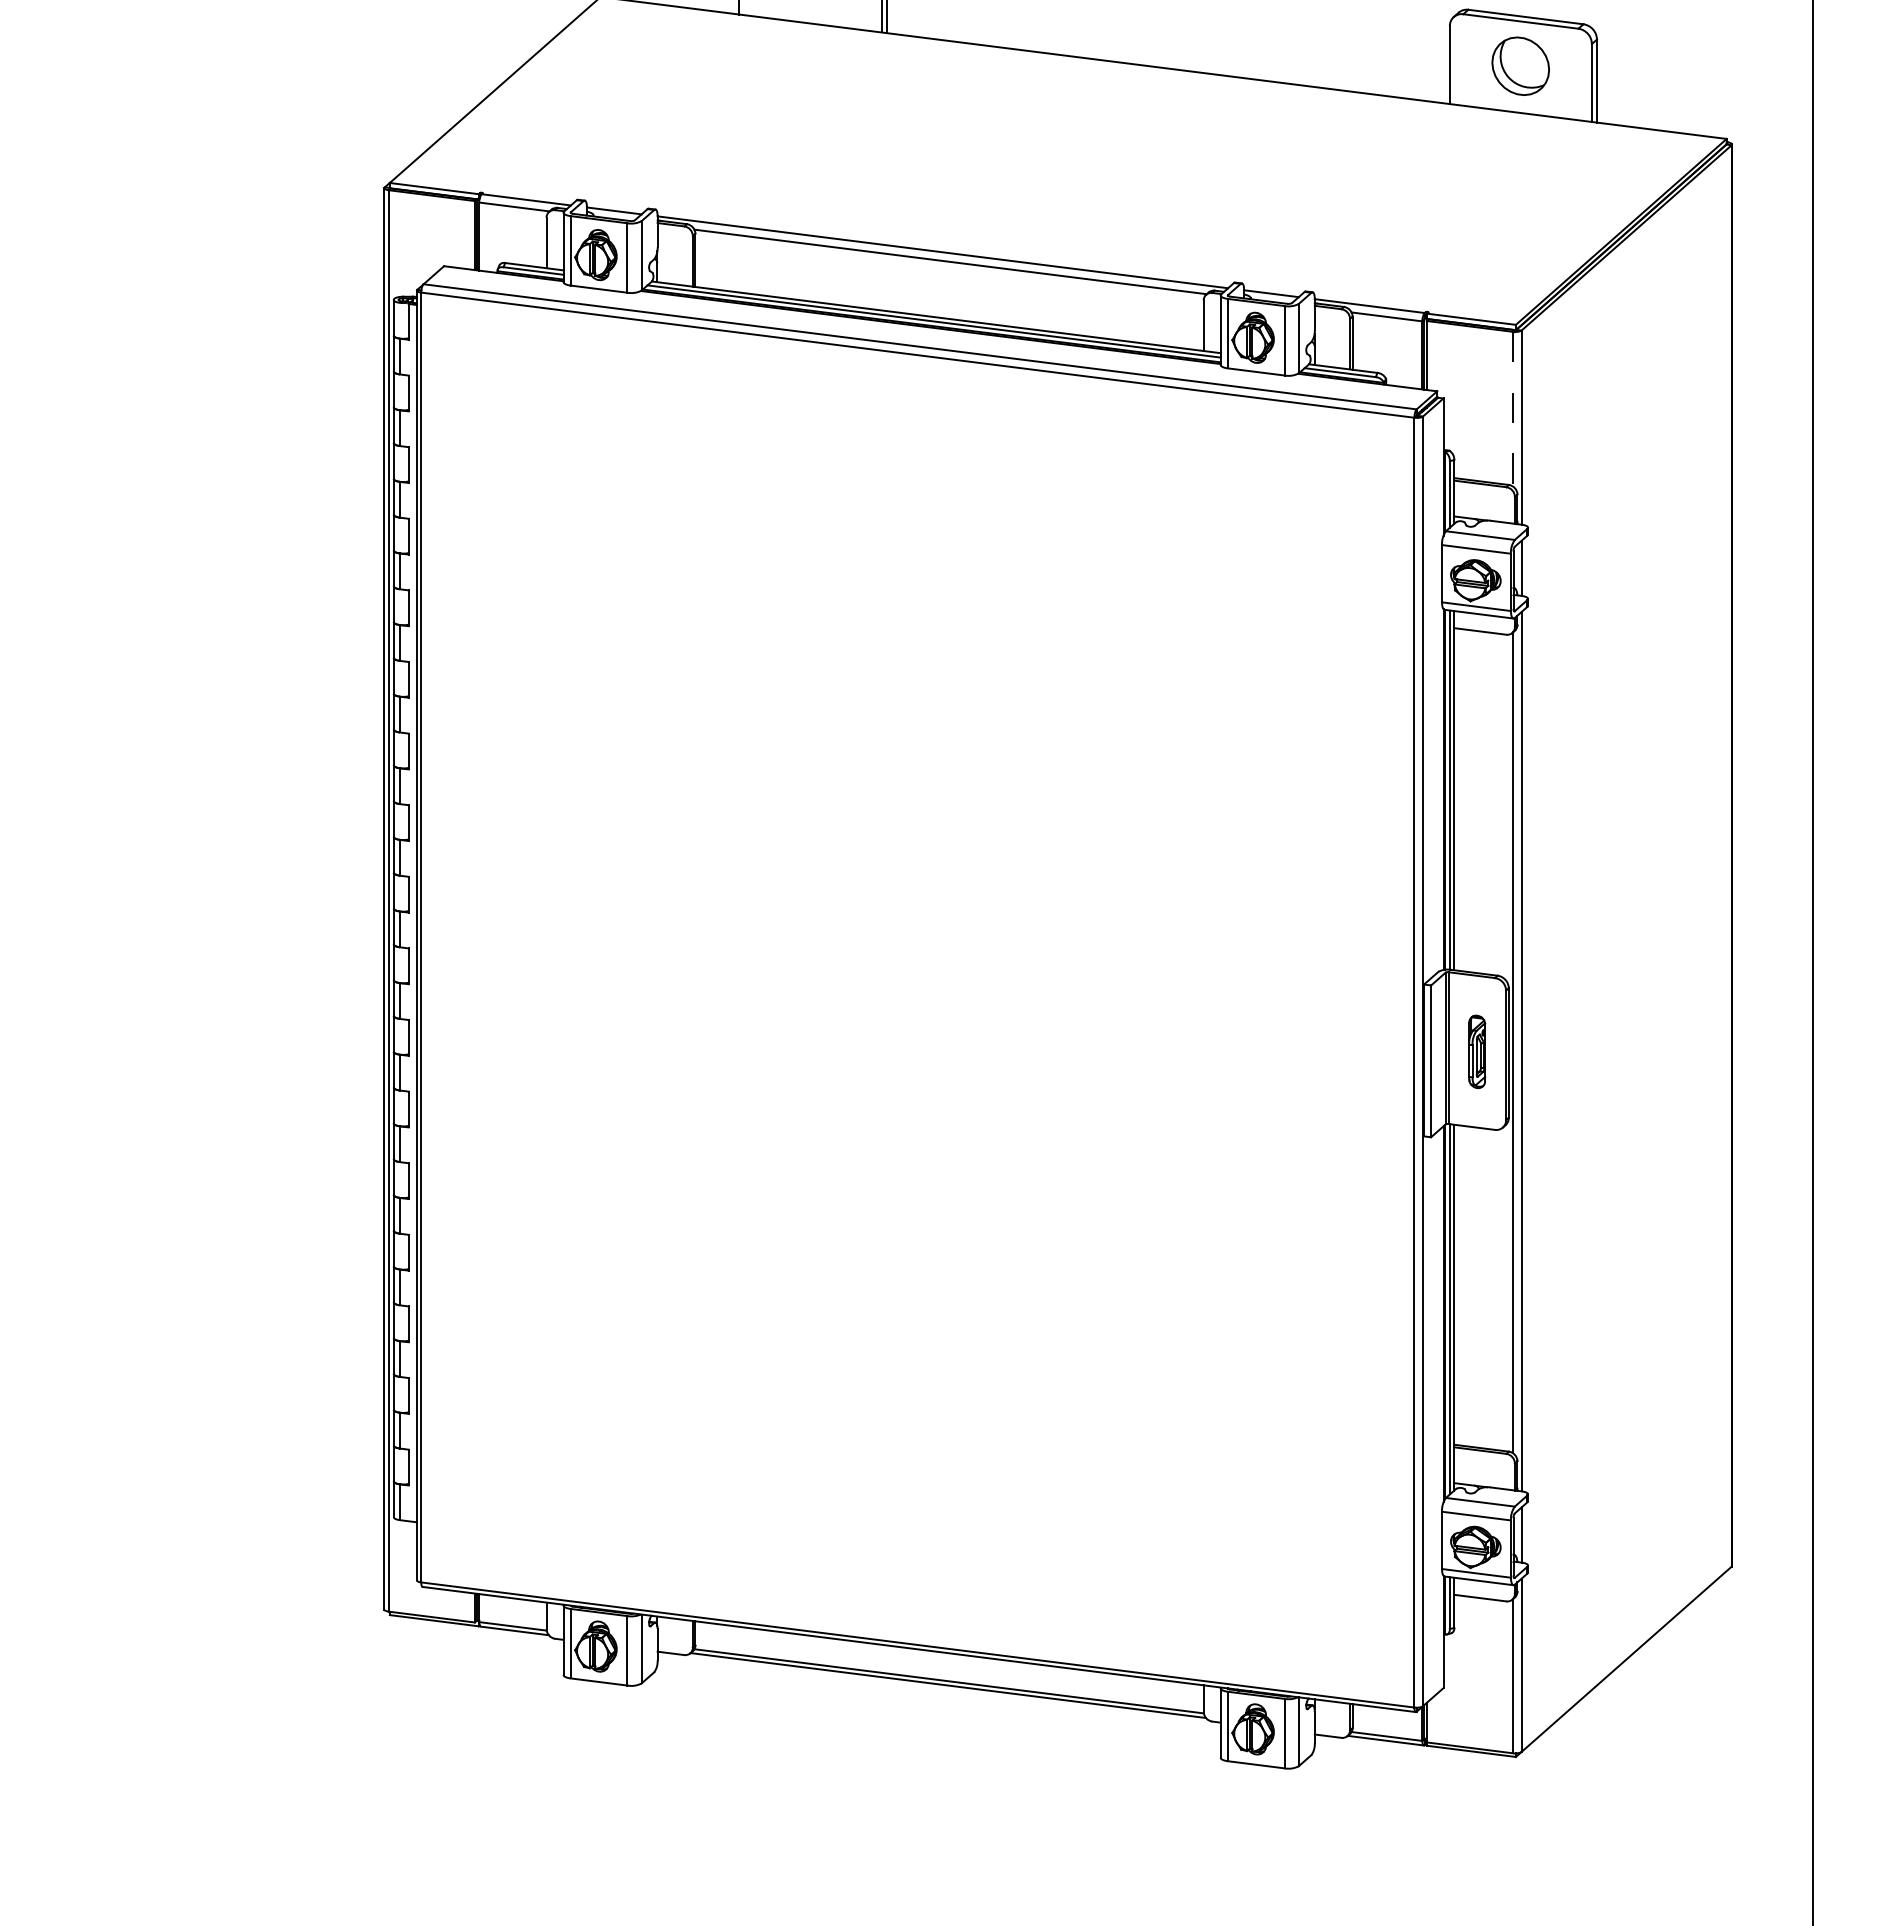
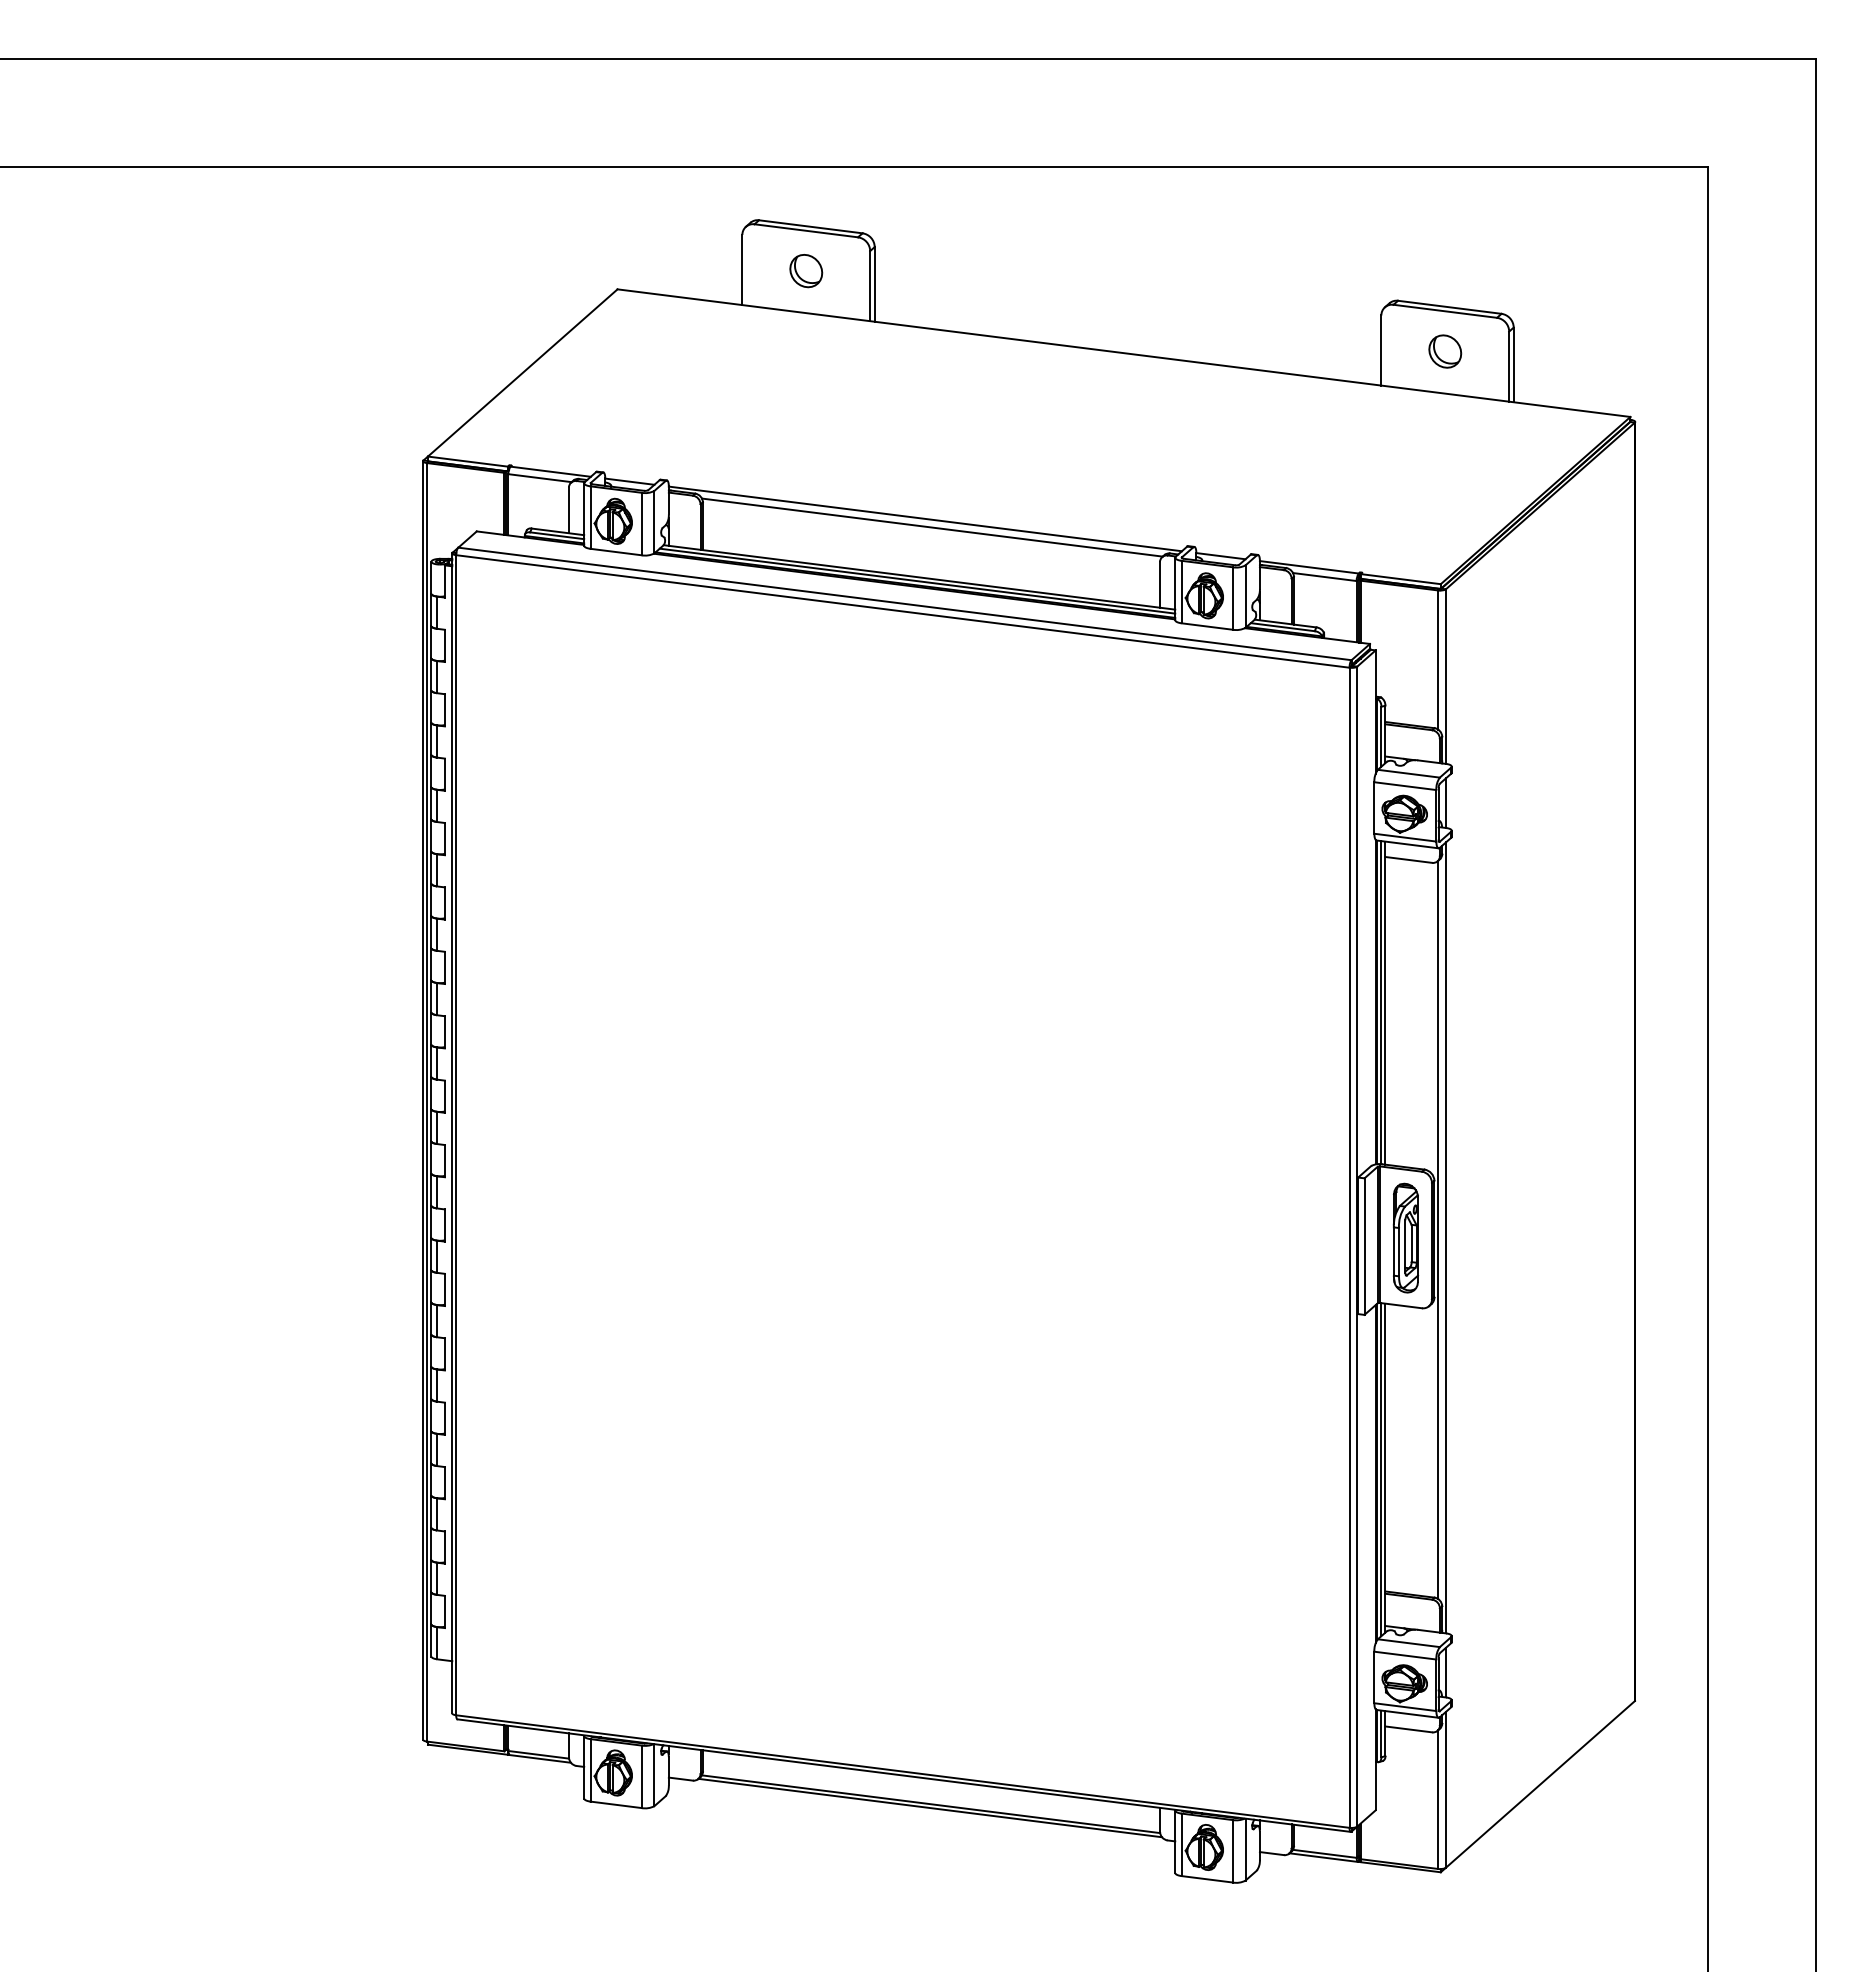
part: (1521, 66) -> (1445, 351), size x0.62
line: (1513, 409) -> (1438, 660), dashed -> solid
part: (1476, 1051) -> (1405, 1237), size x1.67

